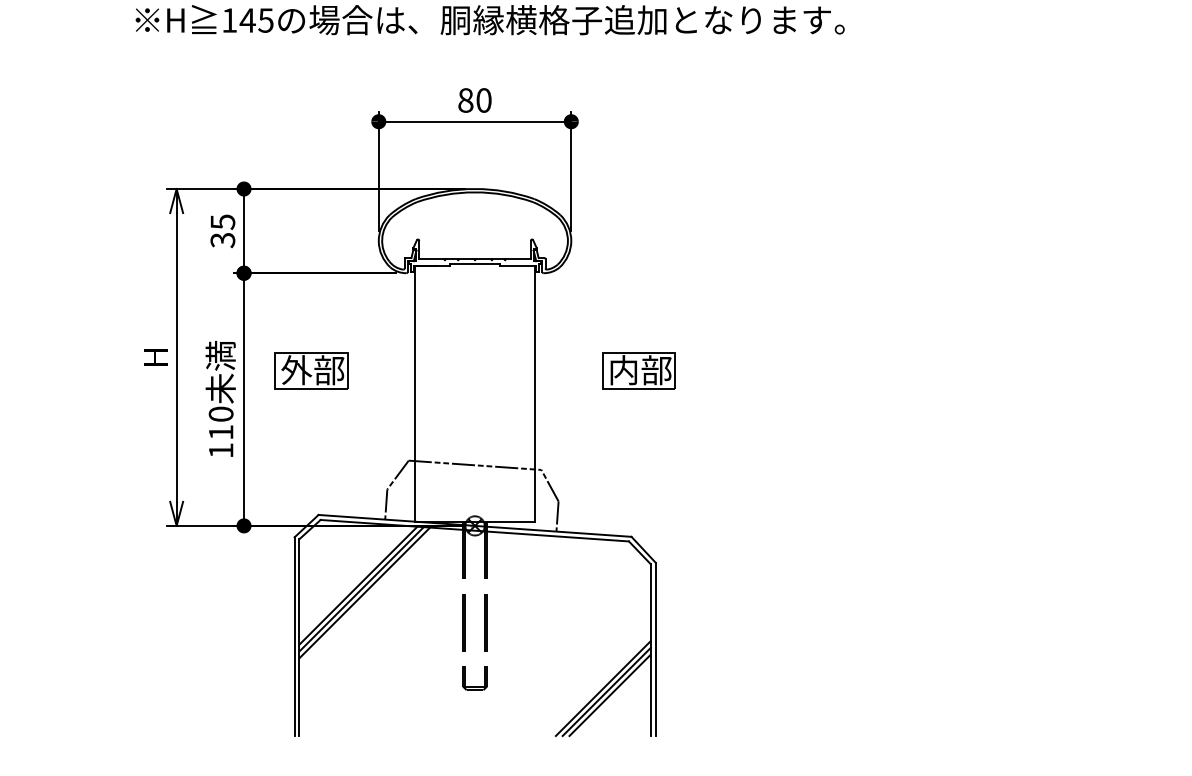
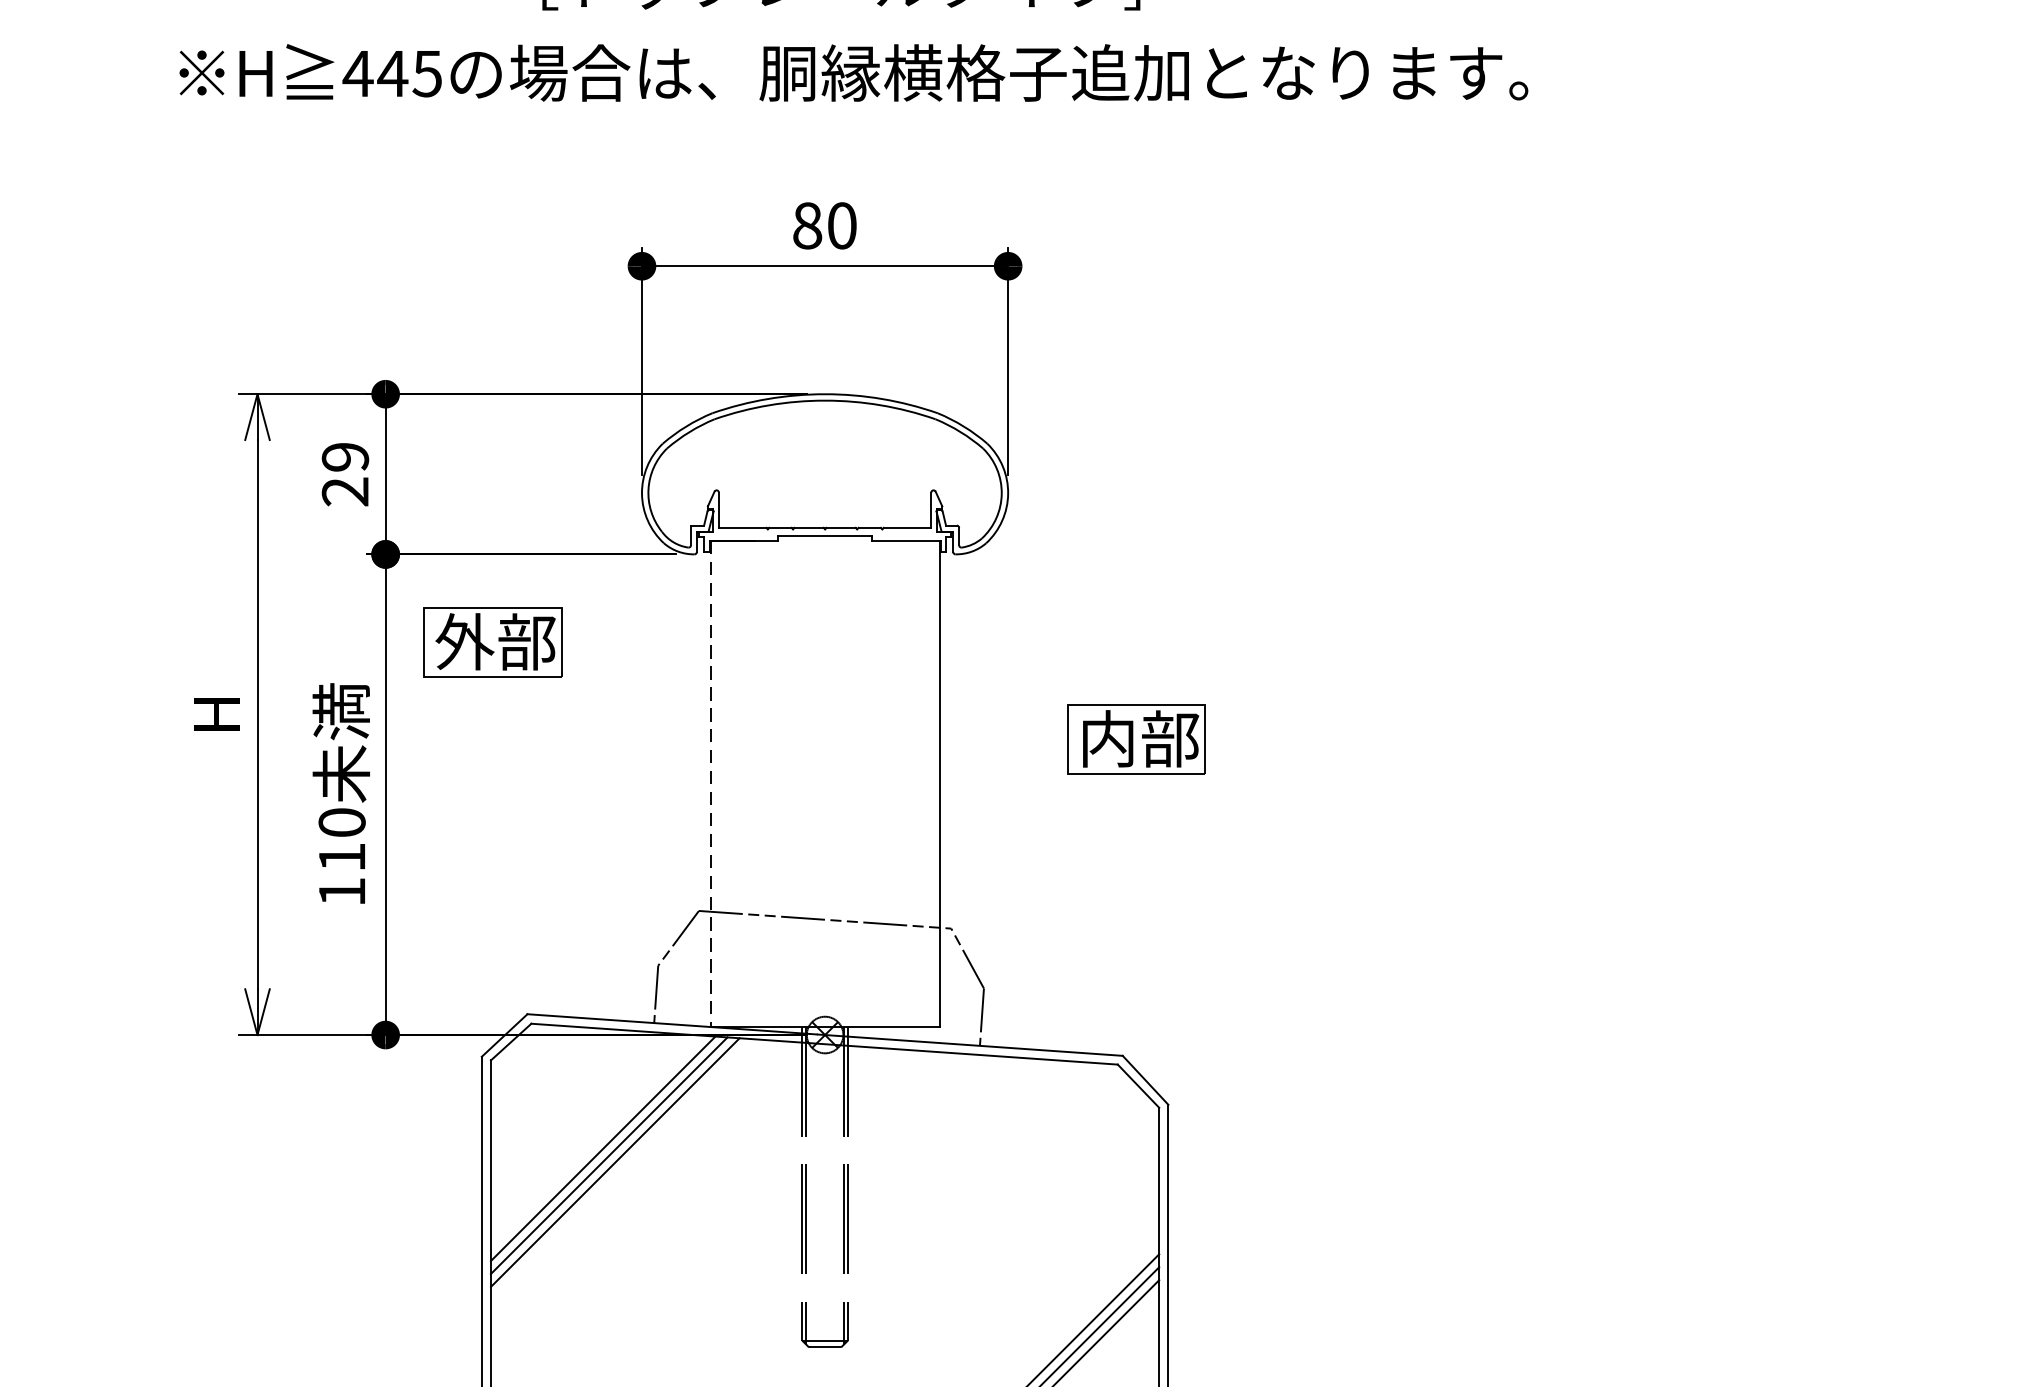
text: (229, 20) -> (358, 73), 145 -> 445
text: (222, 231) -> (344, 475), 35 -> 29
part: (311, 370) -> (493, 642), moved
line: (414, 393) -> (709, 783), solid -> dashed

